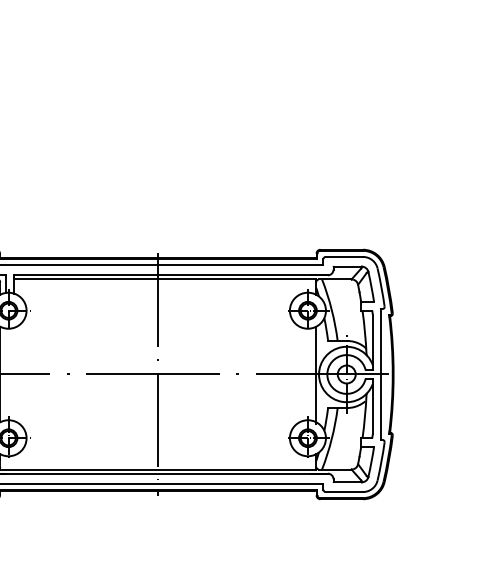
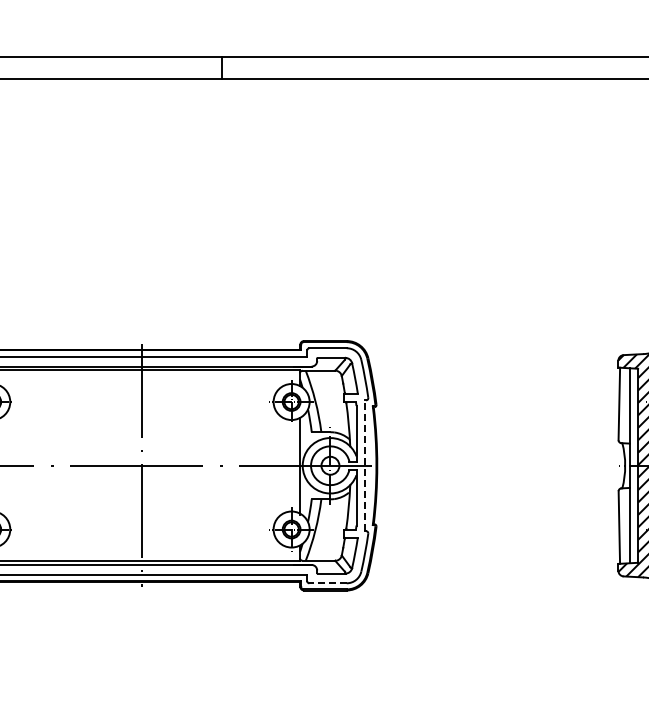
line: (380, 374) -> (364, 465), solid -> dashed
line: (344, 492) -> (328, 583), solid -> dashed

